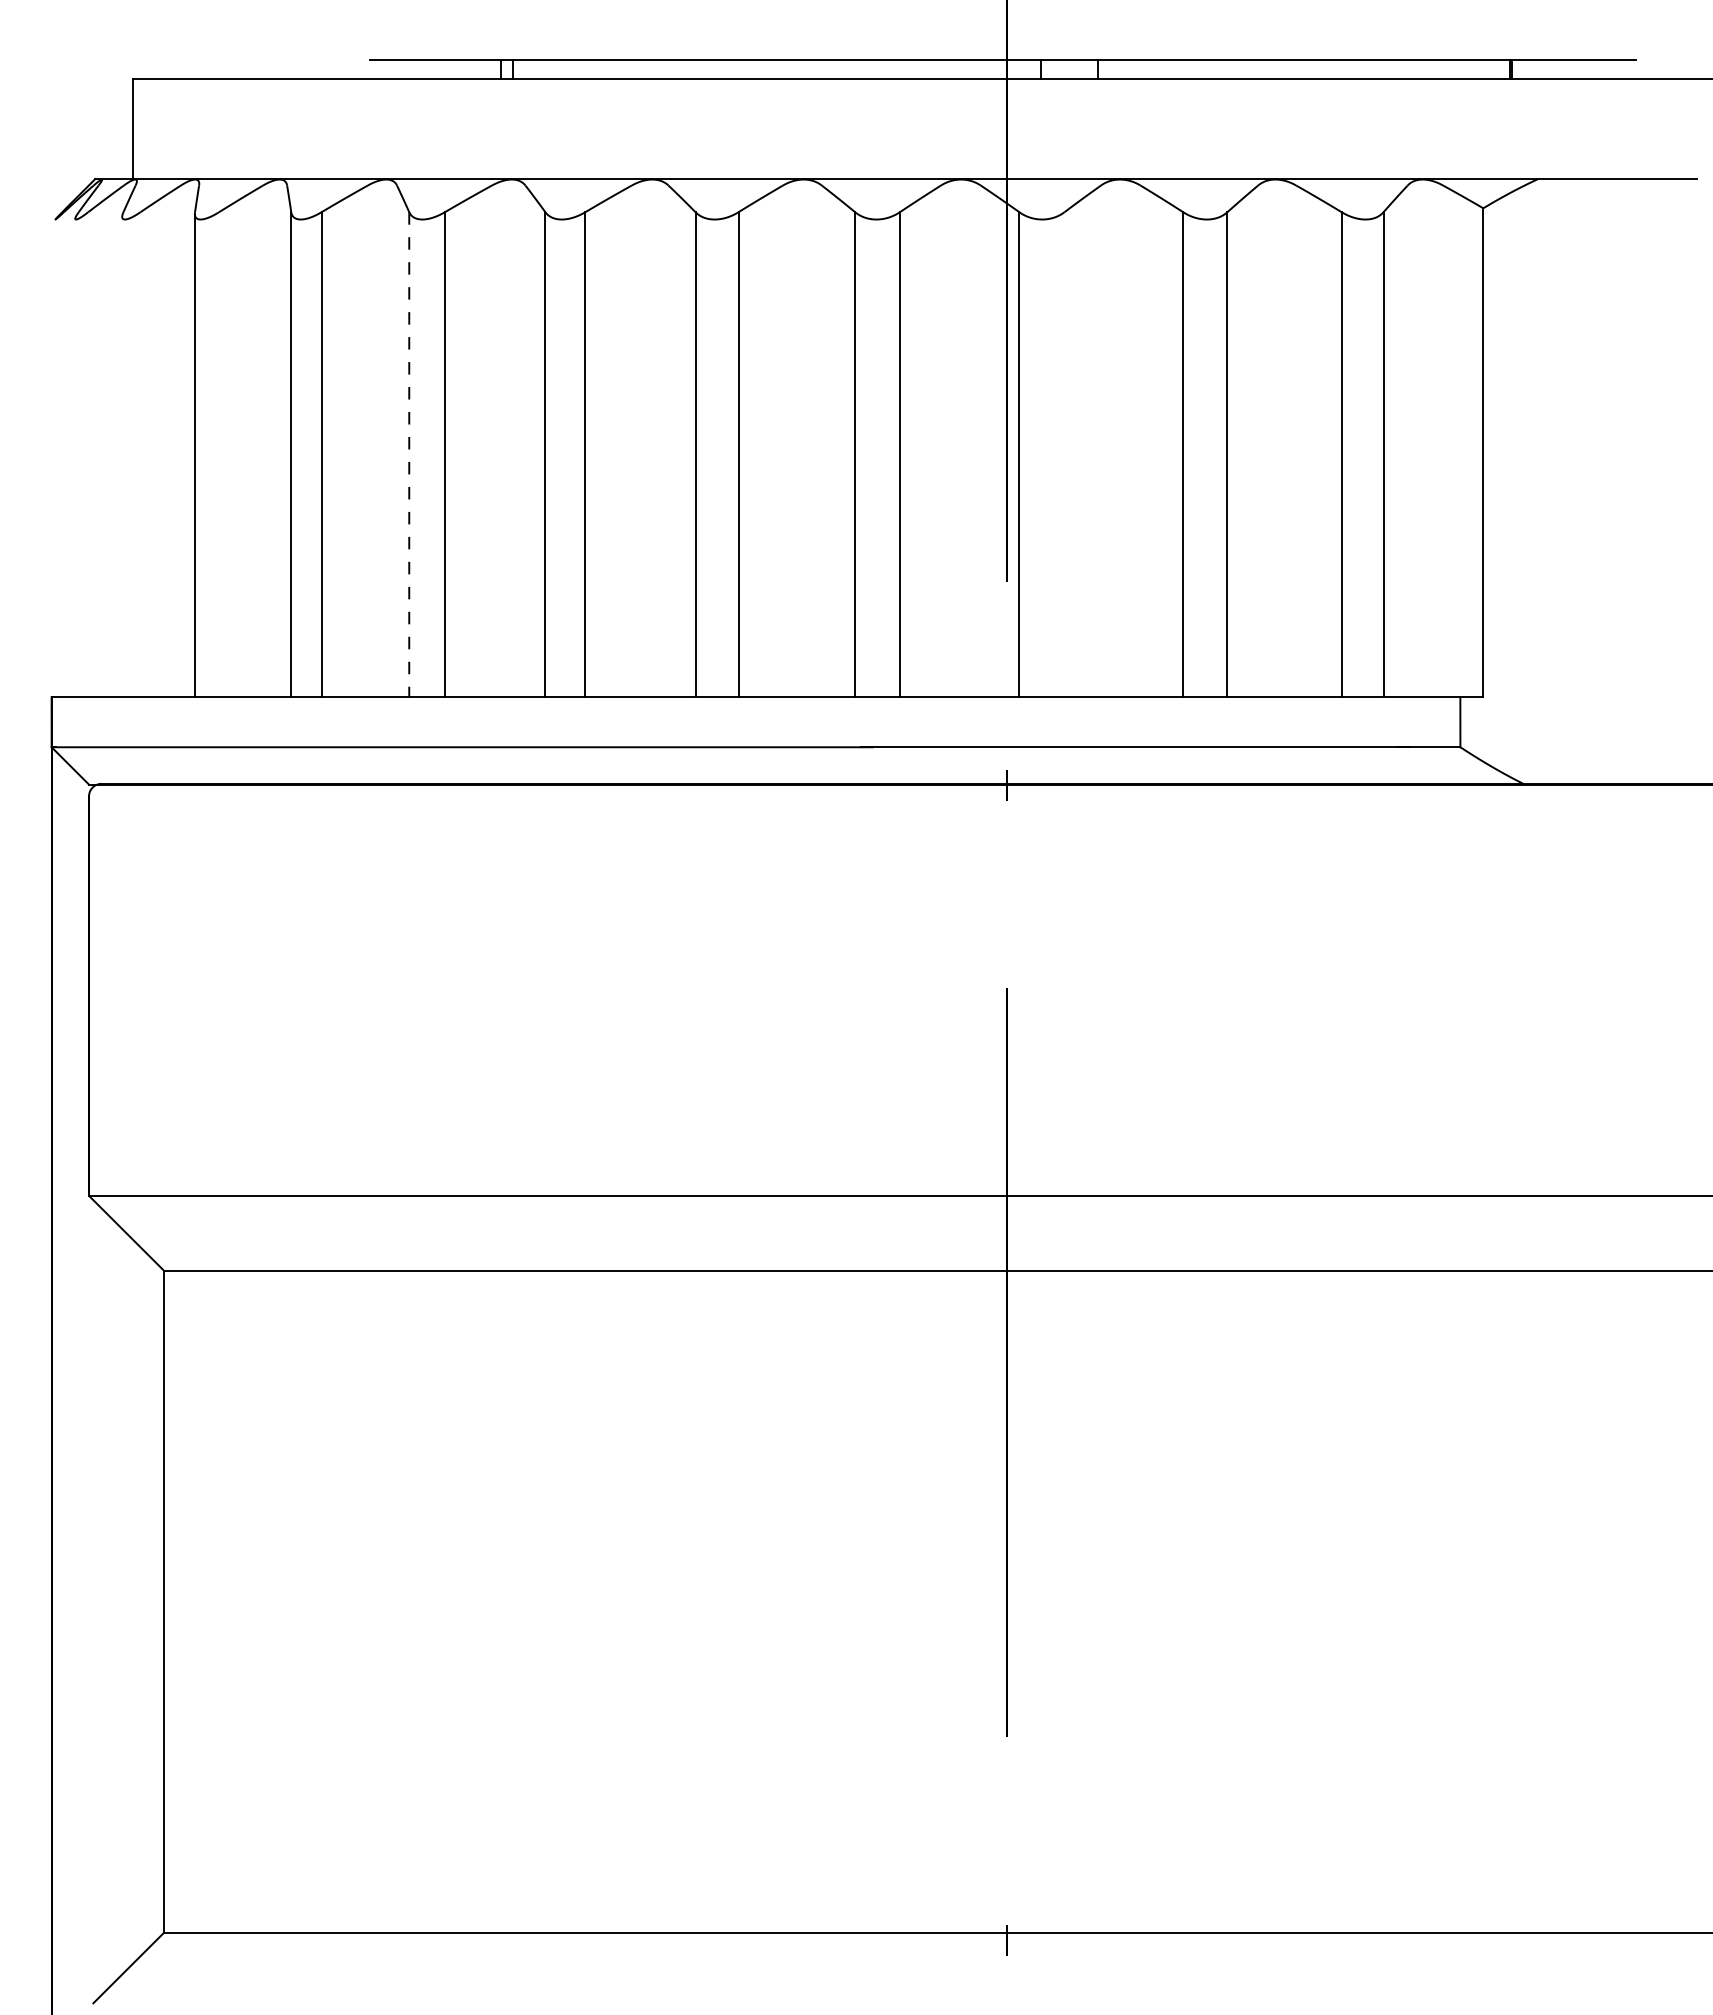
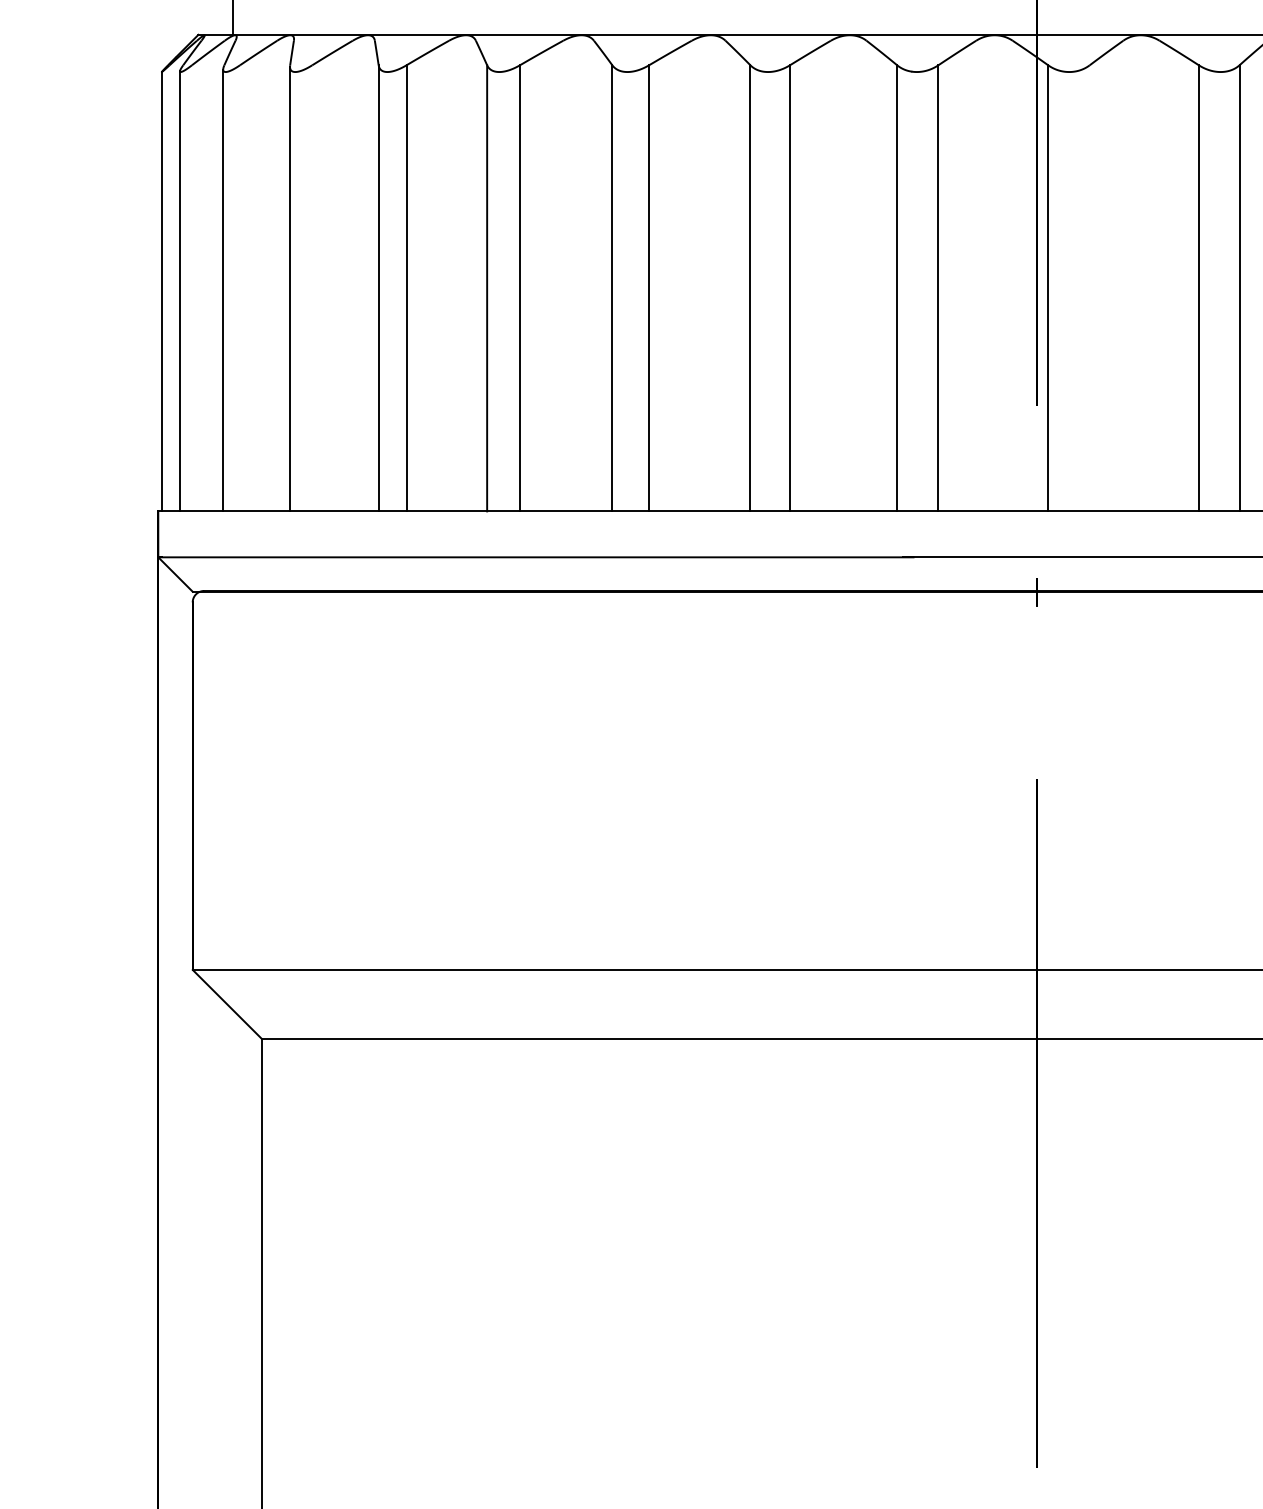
line: (409, 454) -> (487, 288), dashed -> solid
line: (122, 456) -> (223, 289), added
line: (75, 457) -> (180, 290), added
line: (55, 458) -> (161, 291), added

